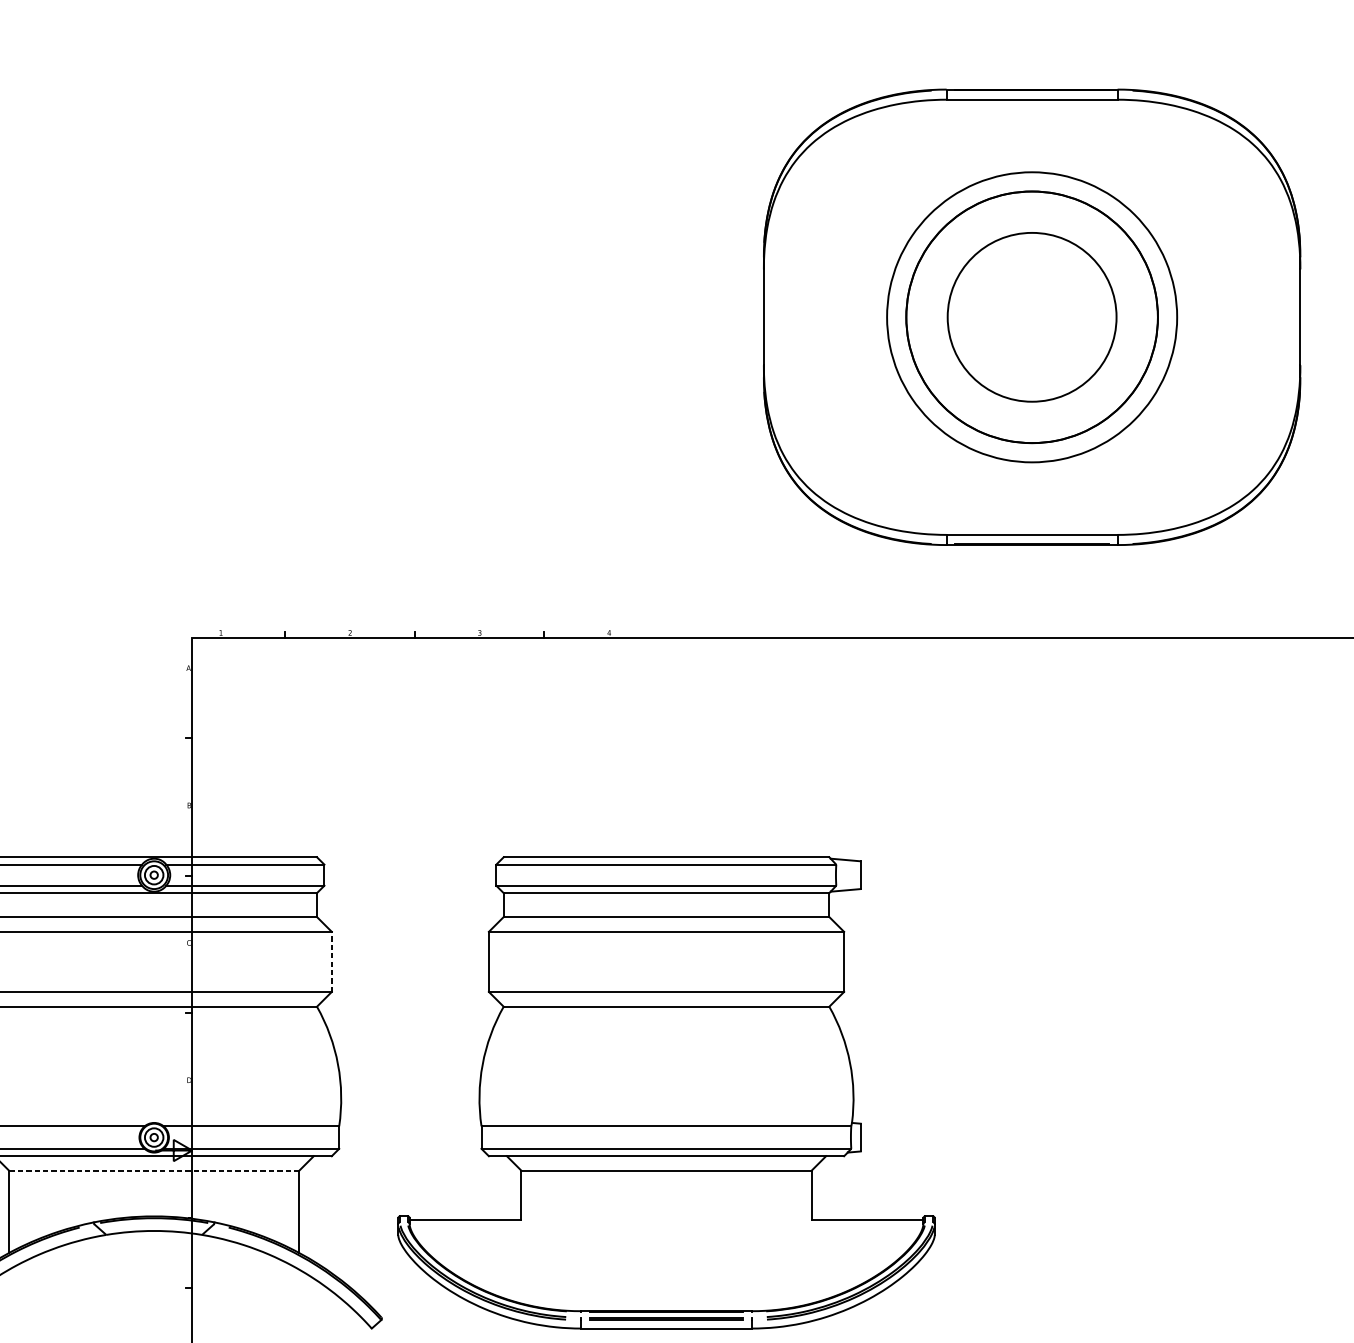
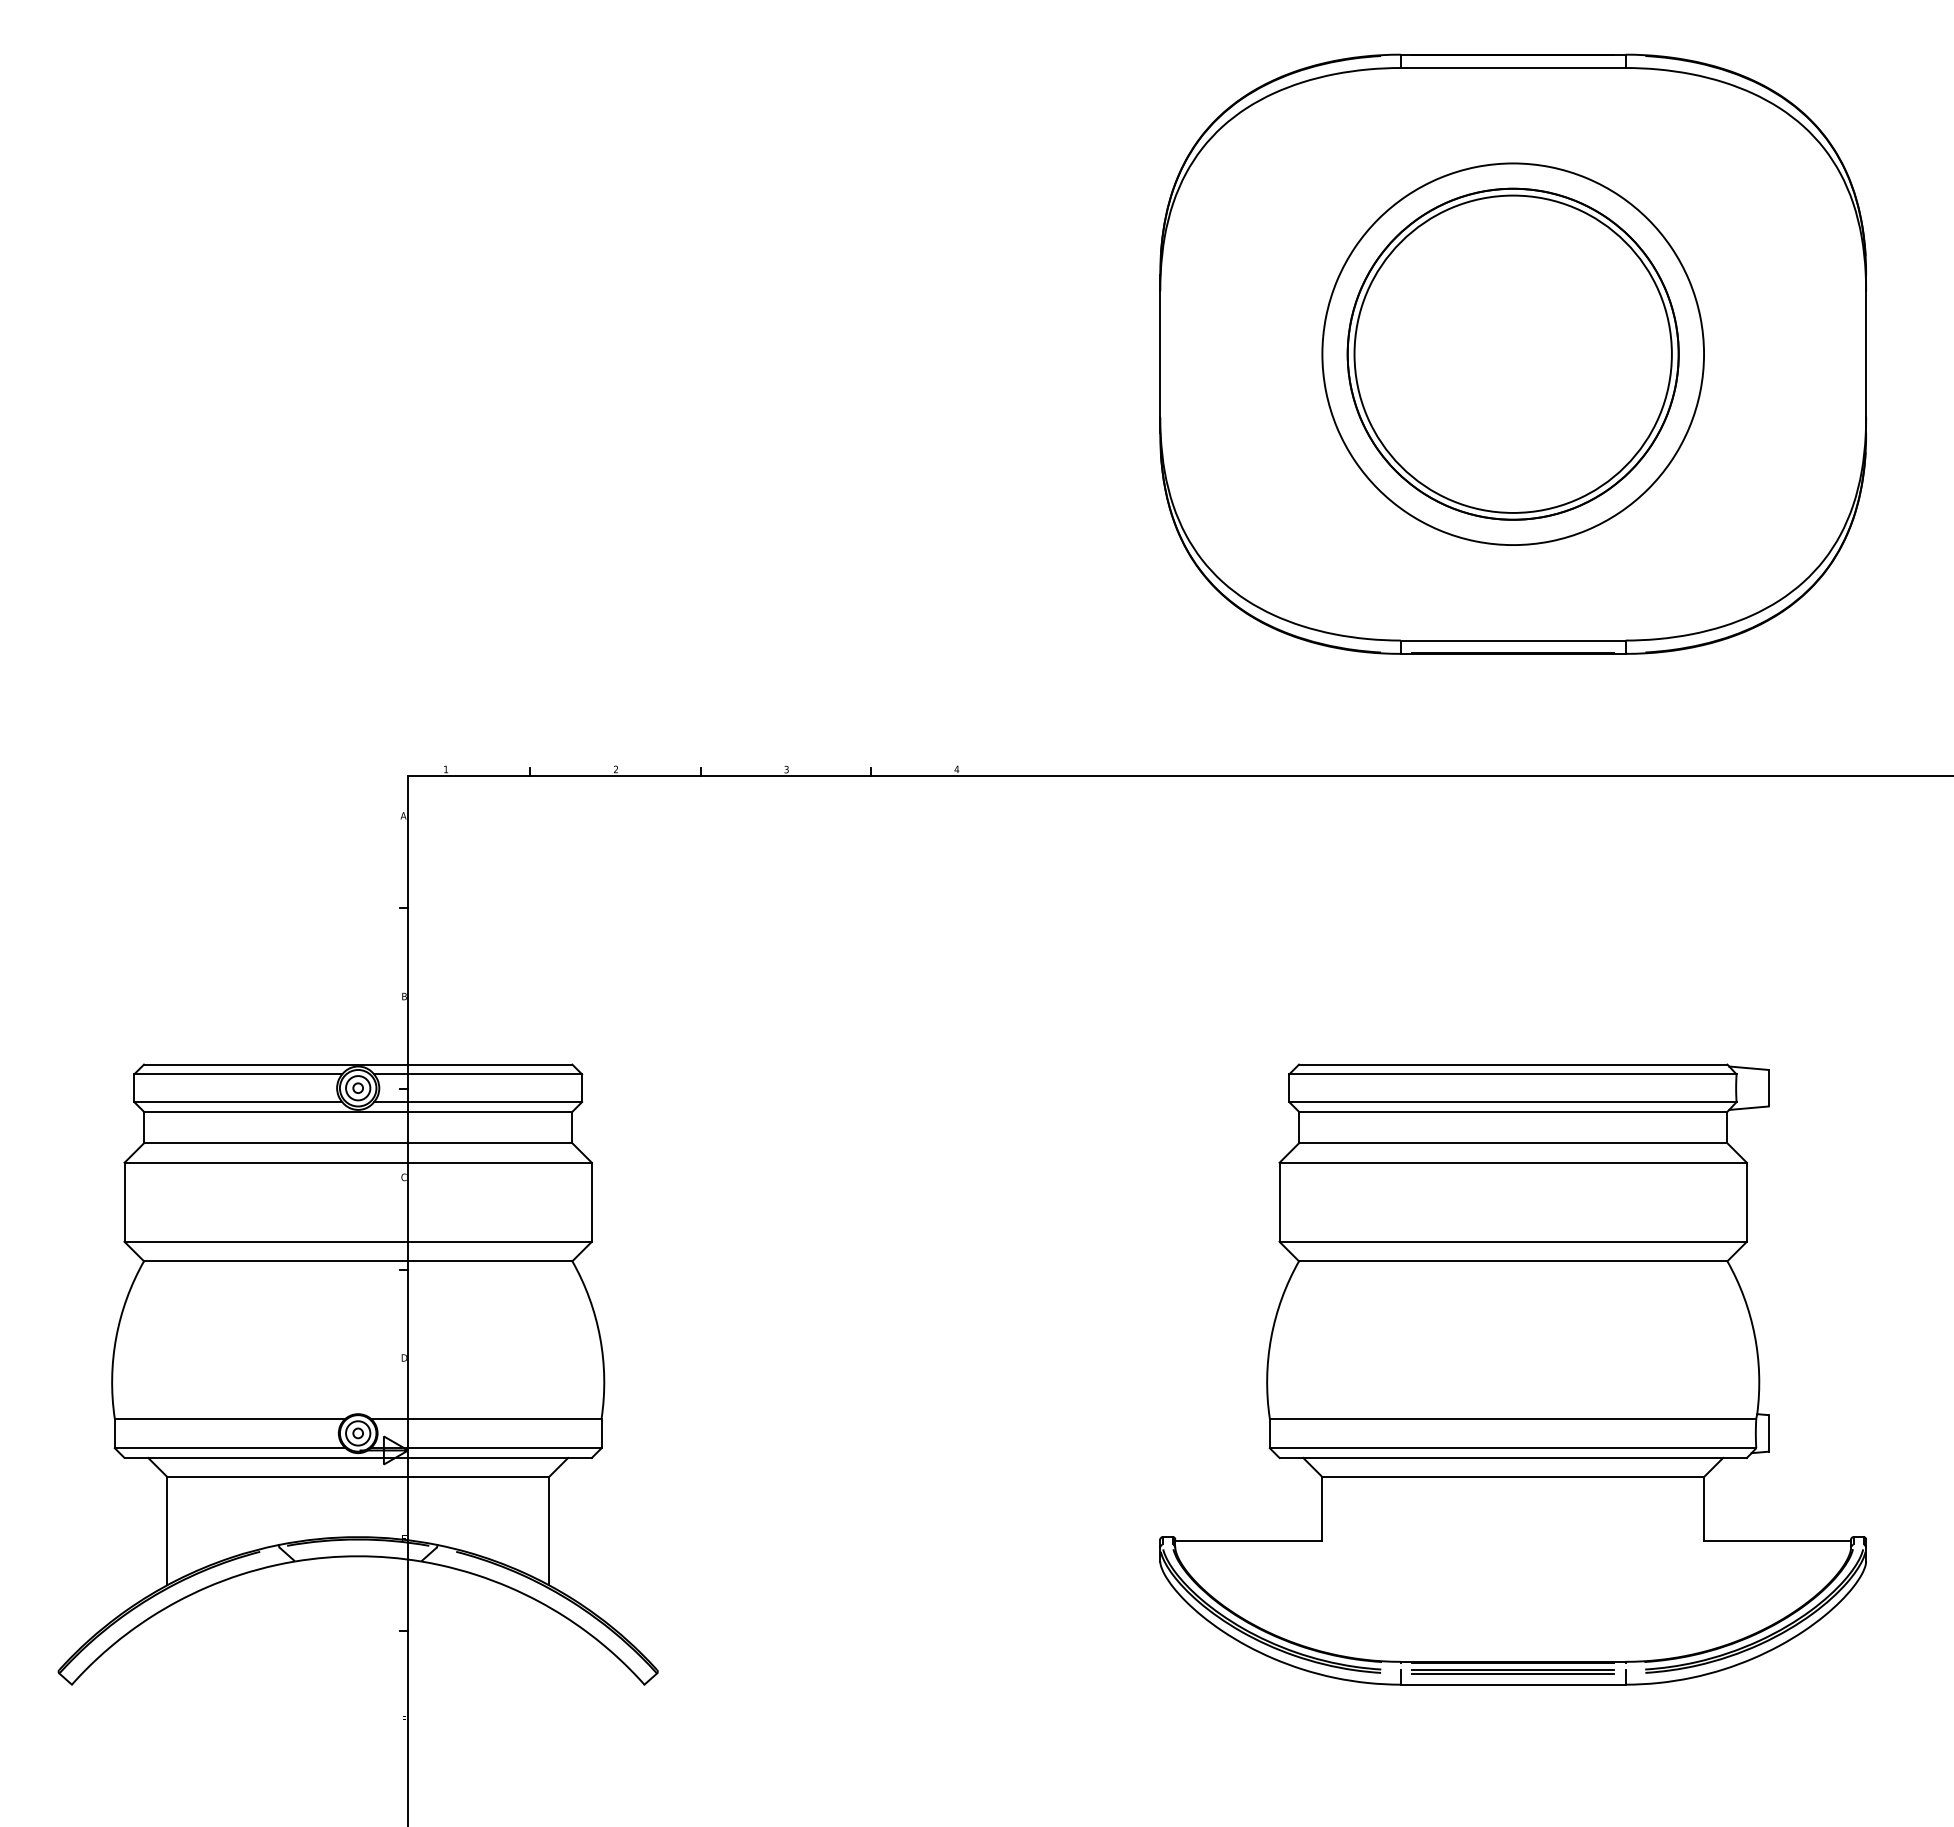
circle: (1031, 316) -> (1512, 353), size x1.43
line: (331, 962) -> (591, 1202), dashed -> solid
part: (665, 1092) -> (1512, 1374), moved
line: (154, 1171) -> (358, 1477), dashed -> solid

